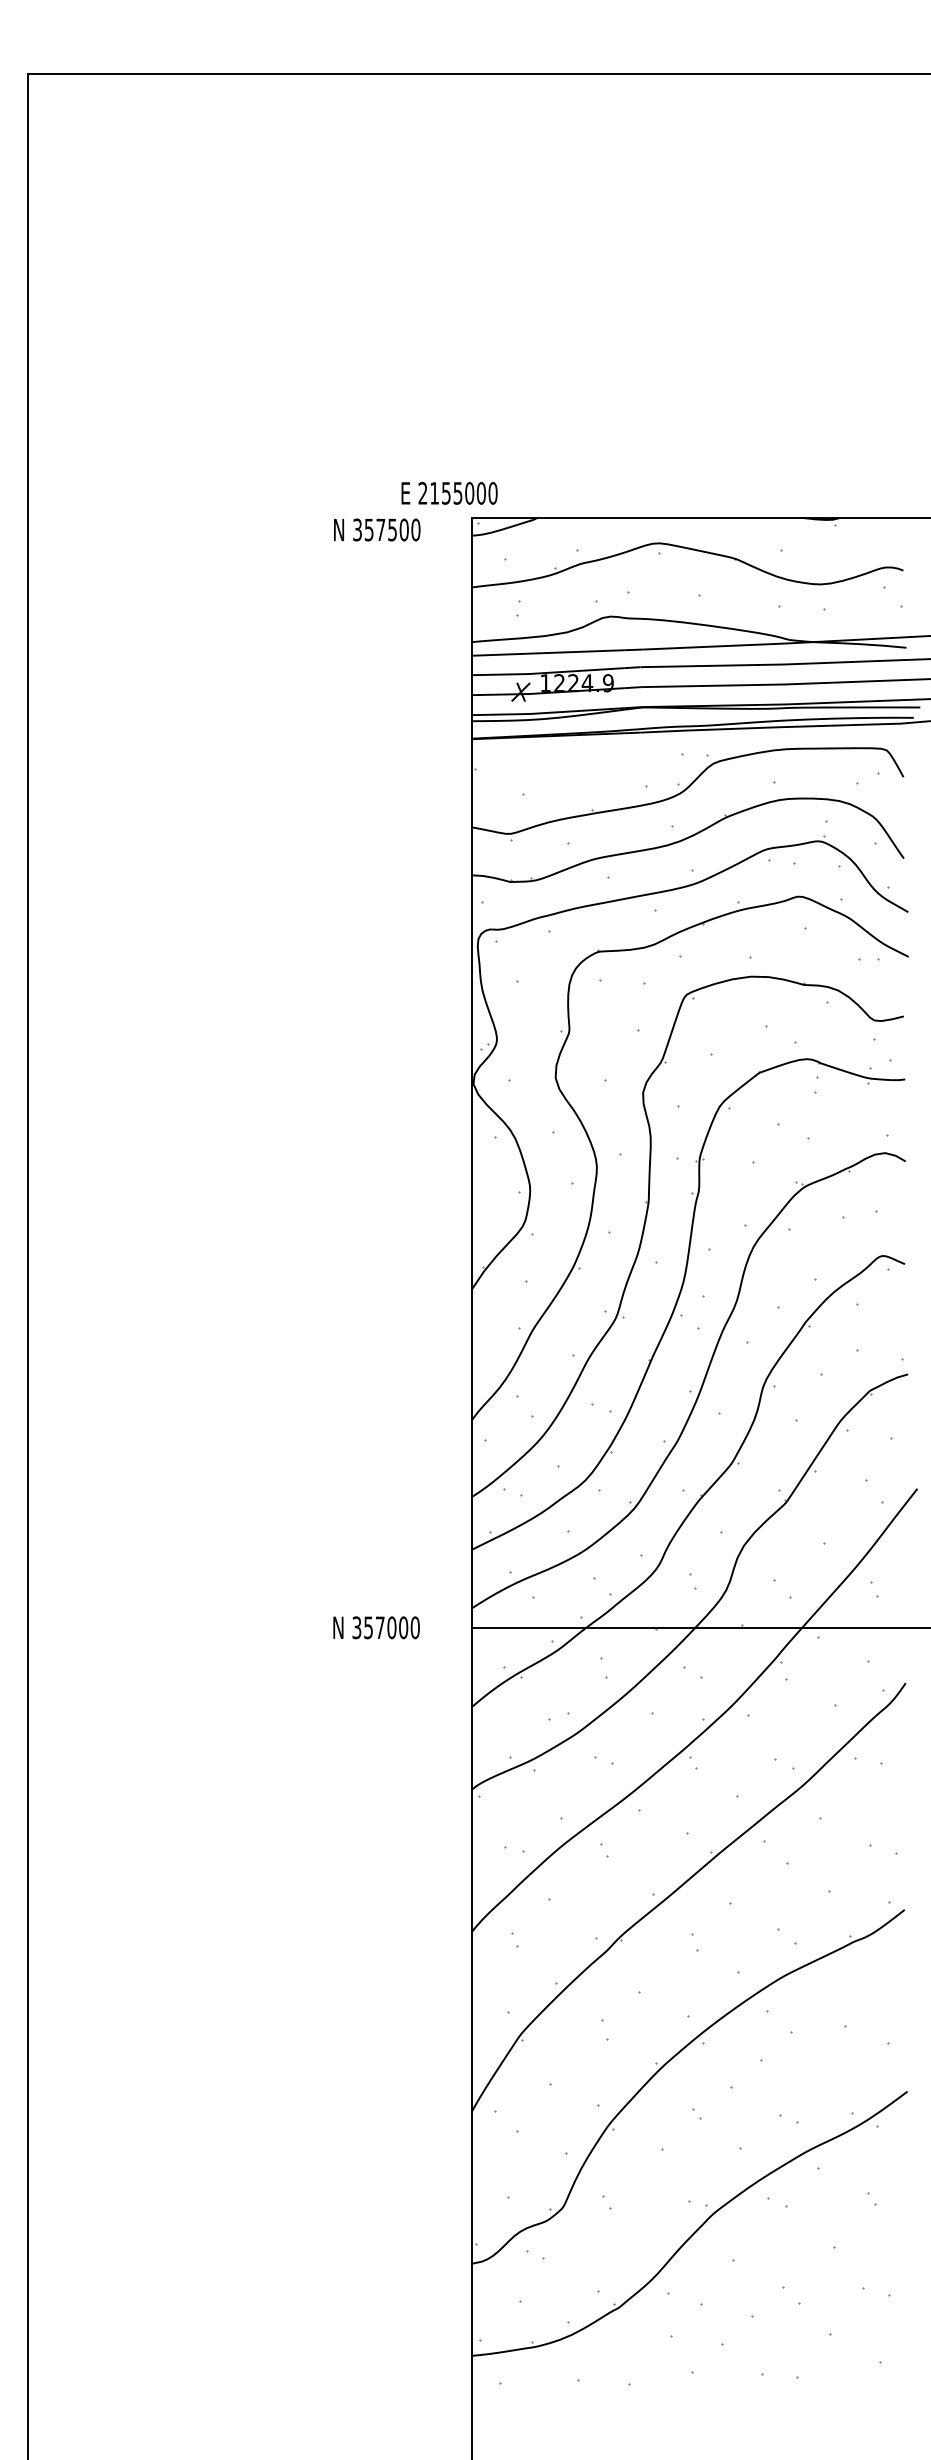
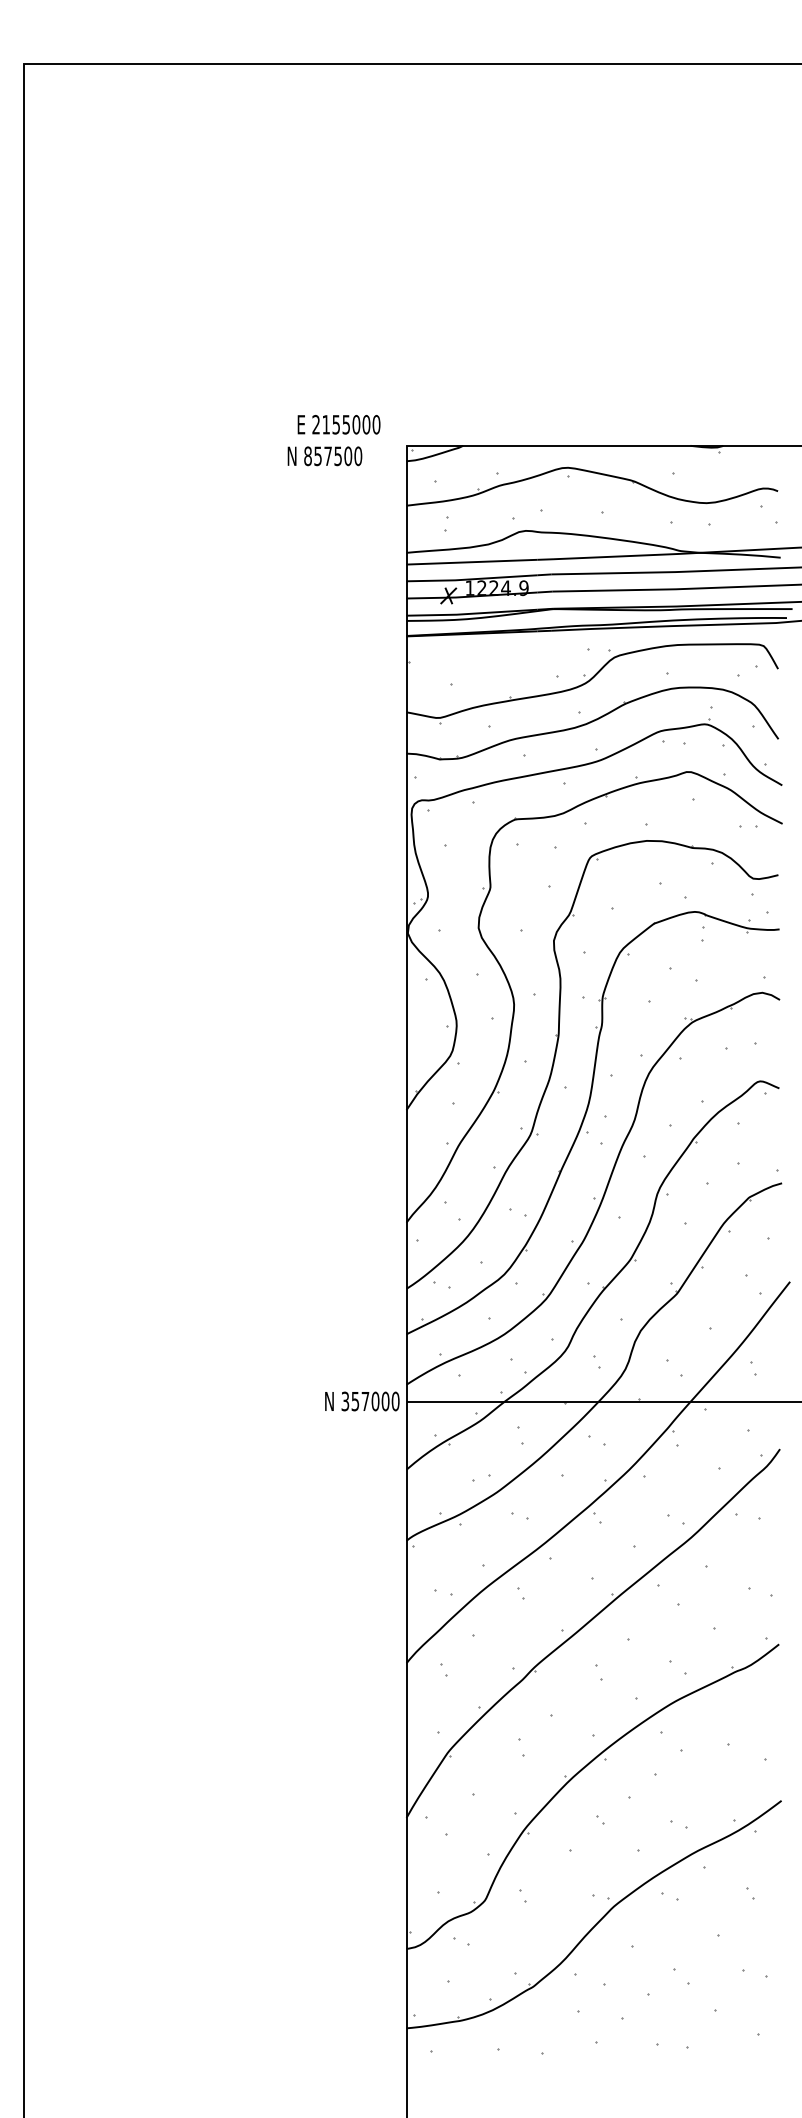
text: (449, 493) -> (339, 424), moved
text: (357, 529) -> (308, 455), 357500 -> 857500
text: (376, 1627) -> (362, 1401), moved

